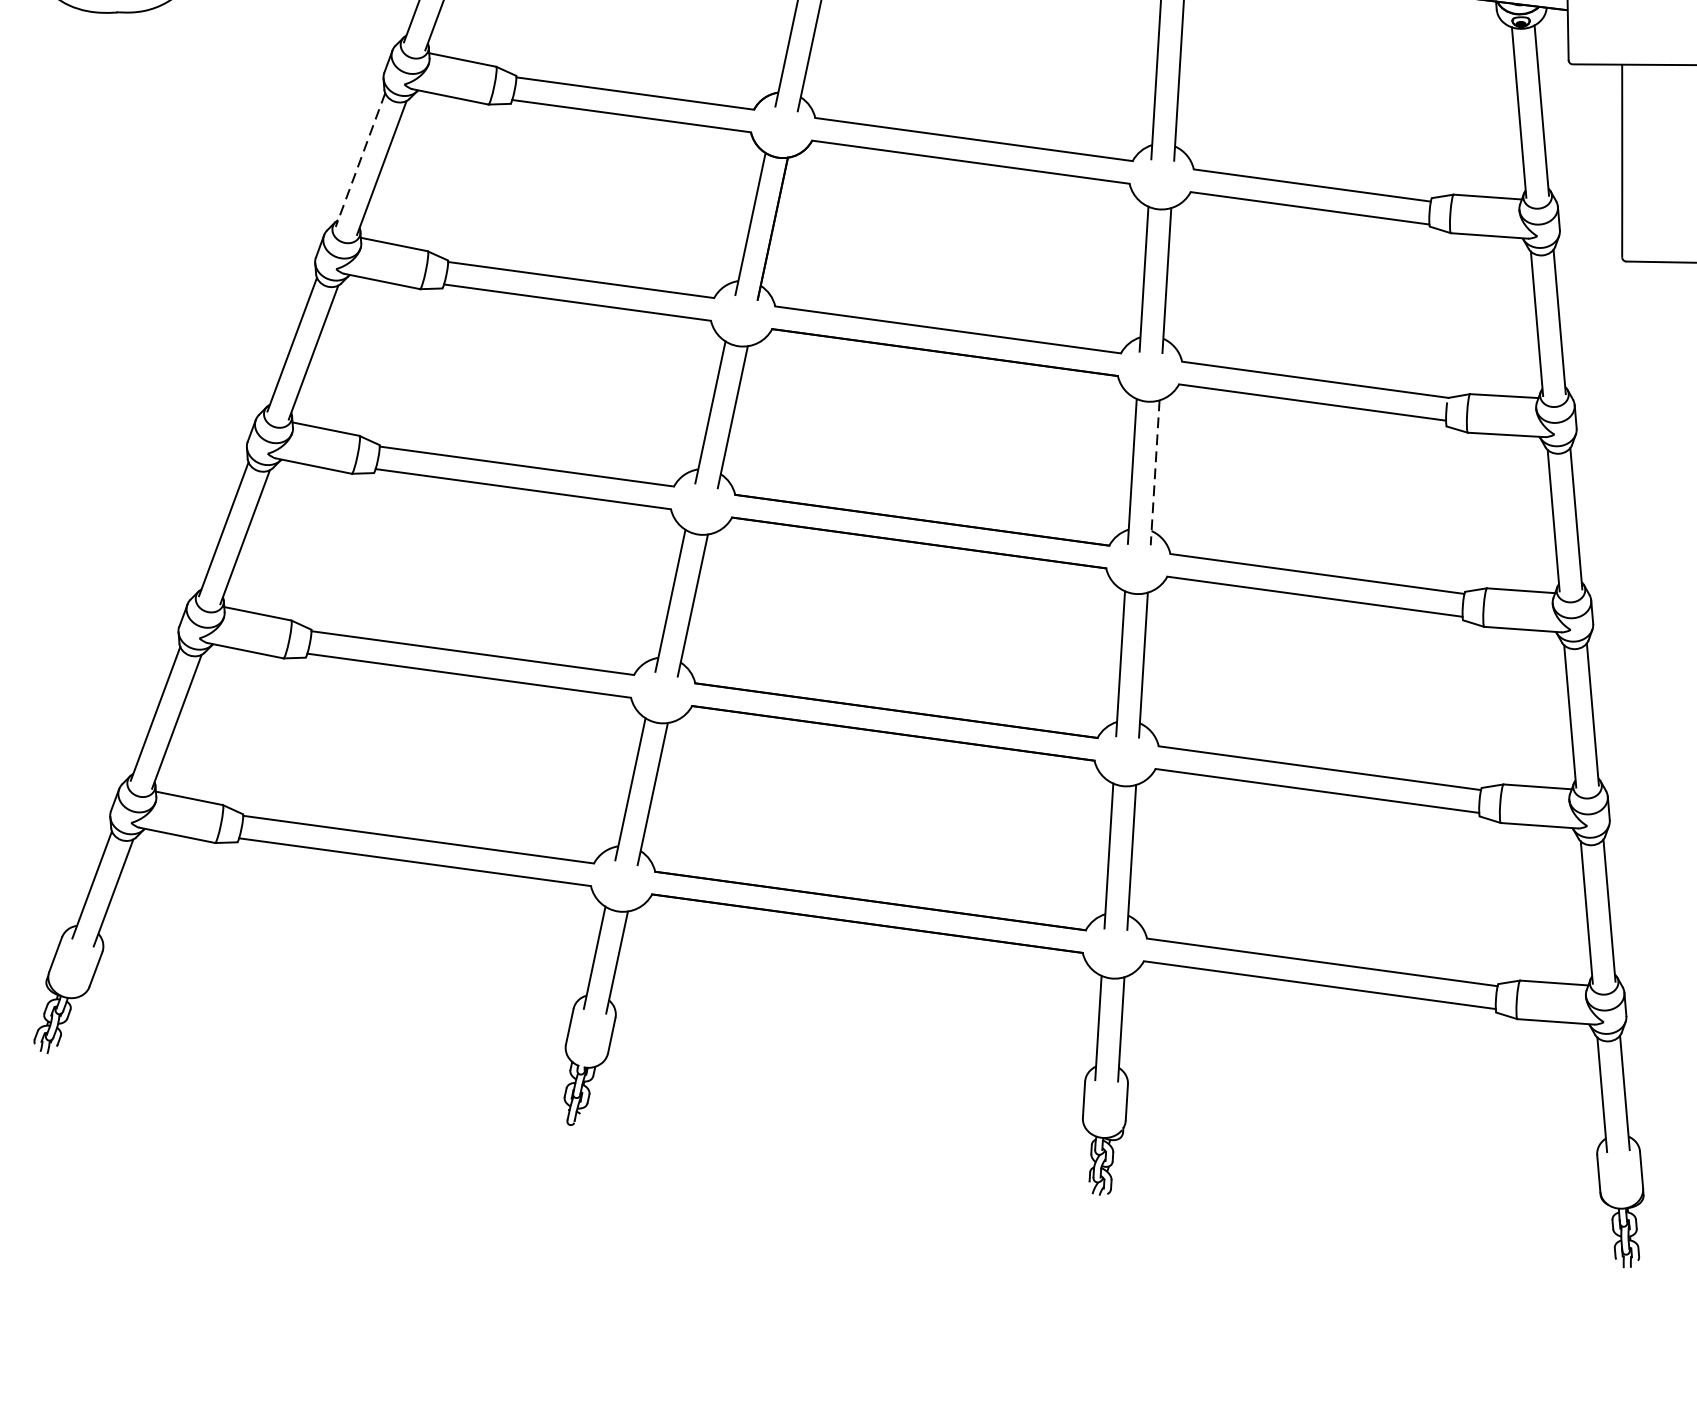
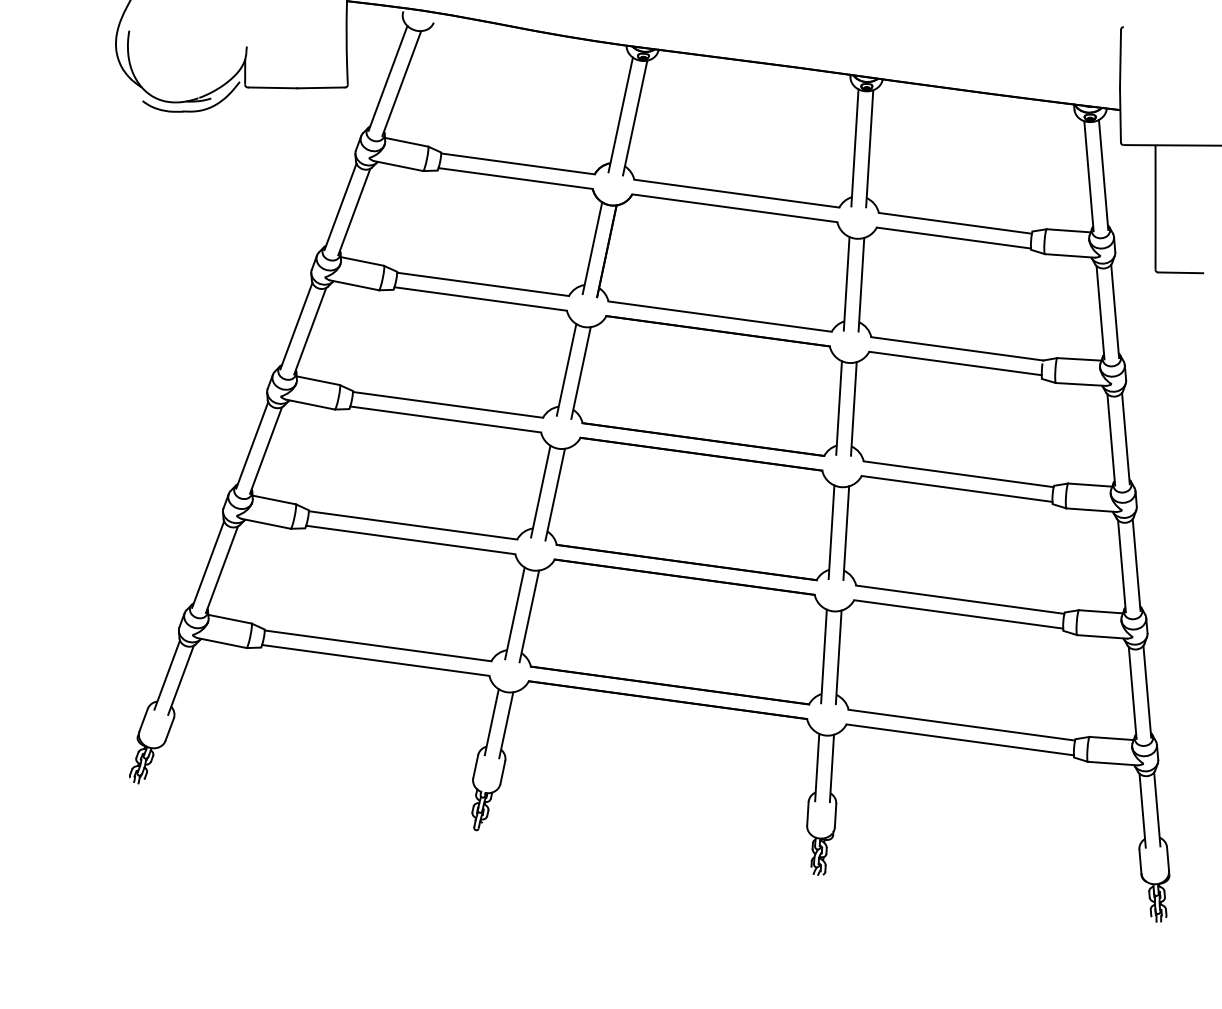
line: (360, 160) -> (340, 207), dashed -> solid
line: (1154, 472) -> (853, 408), dashed -> solid

